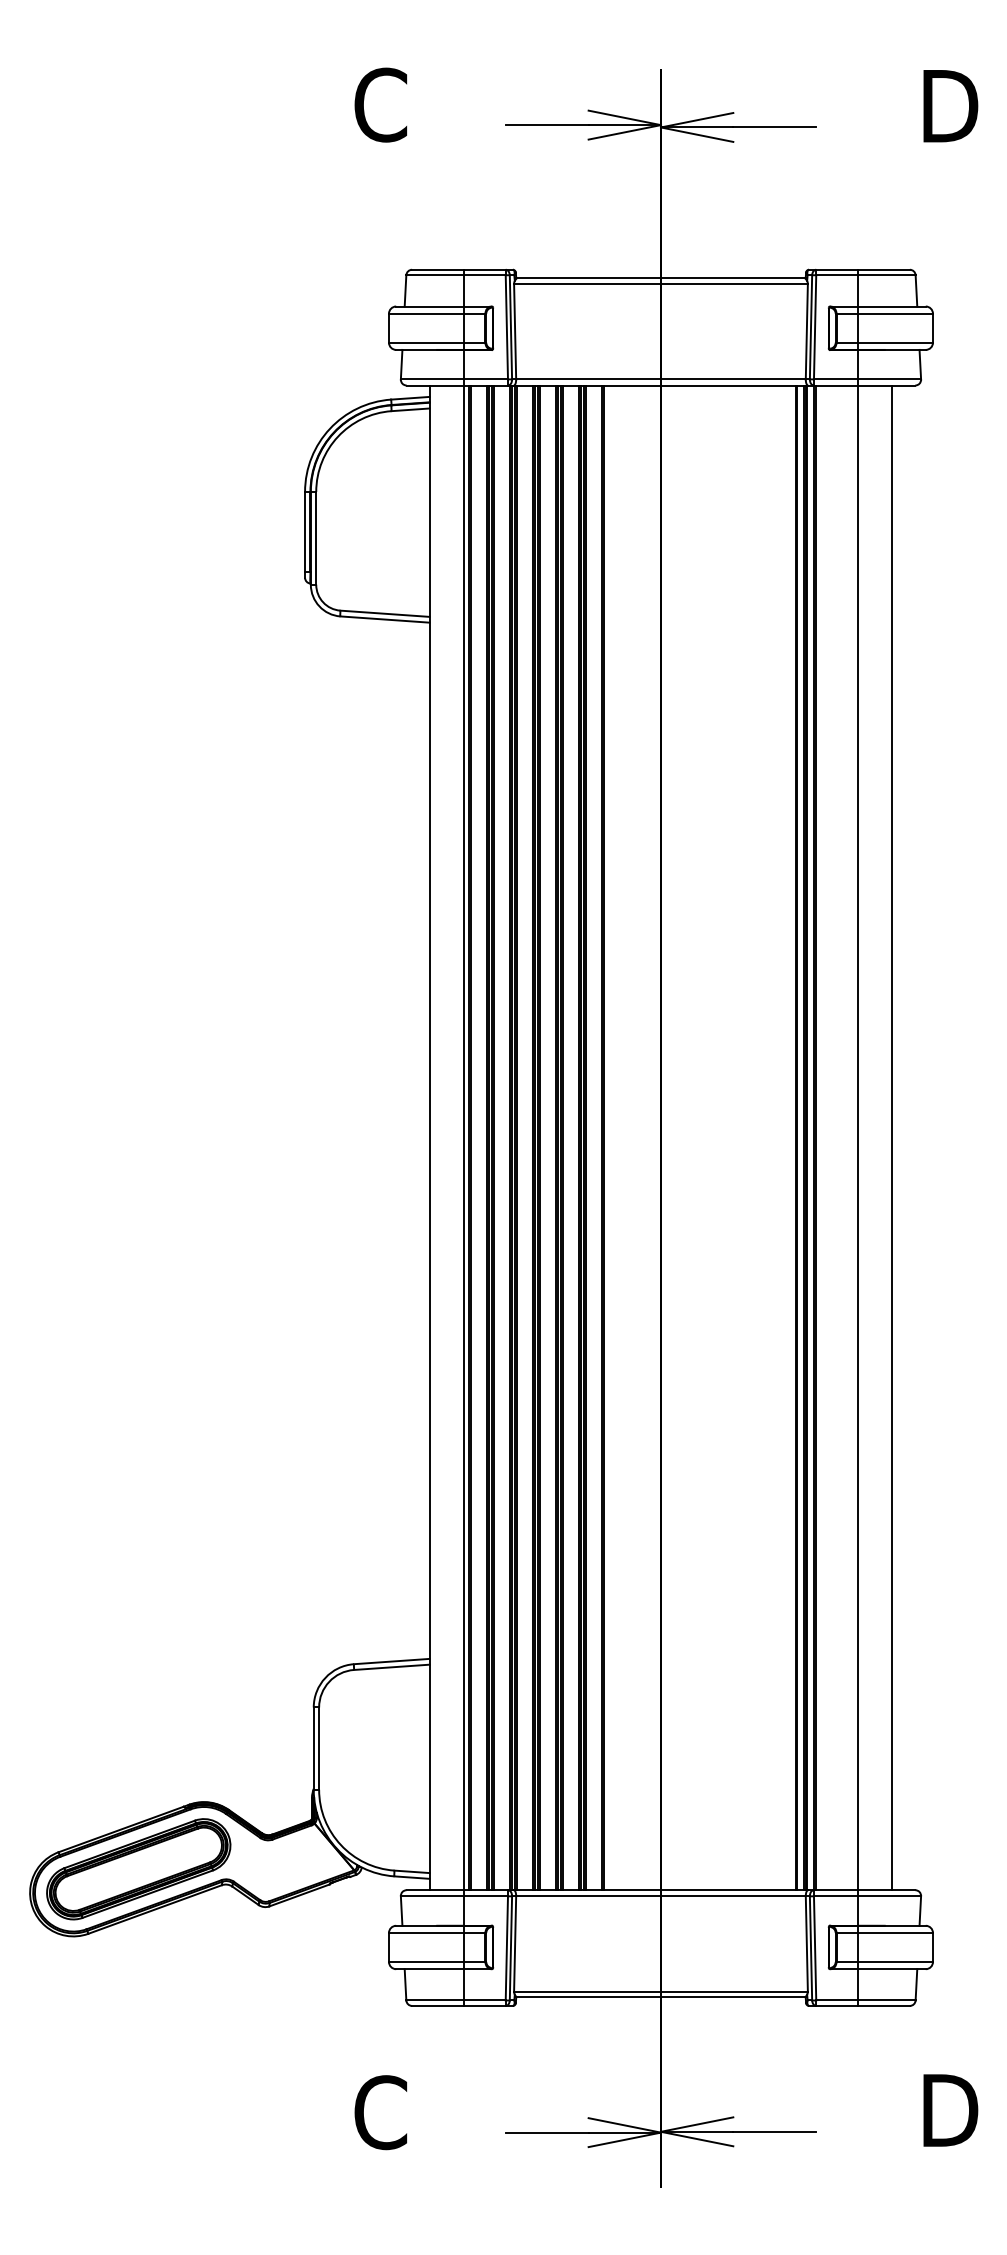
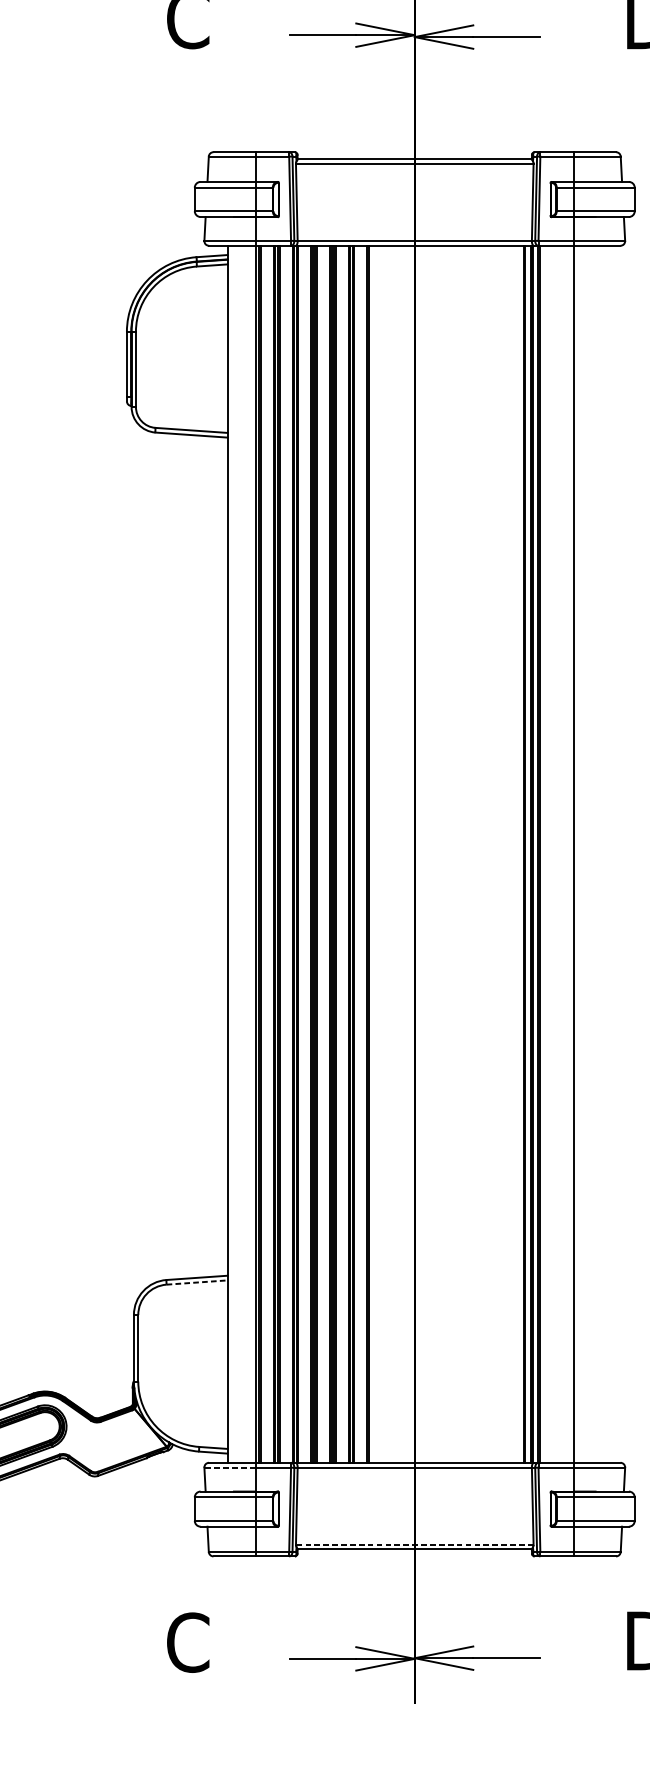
line: (892, 1137) -> (602, 854), removed
line: (391, 1667) -> (196, 1282), solid -> dashed
line: (432, 1896) -> (229, 1467), solid -> dashed
line: (660, 1991) -> (414, 1544), solid -> dashed

